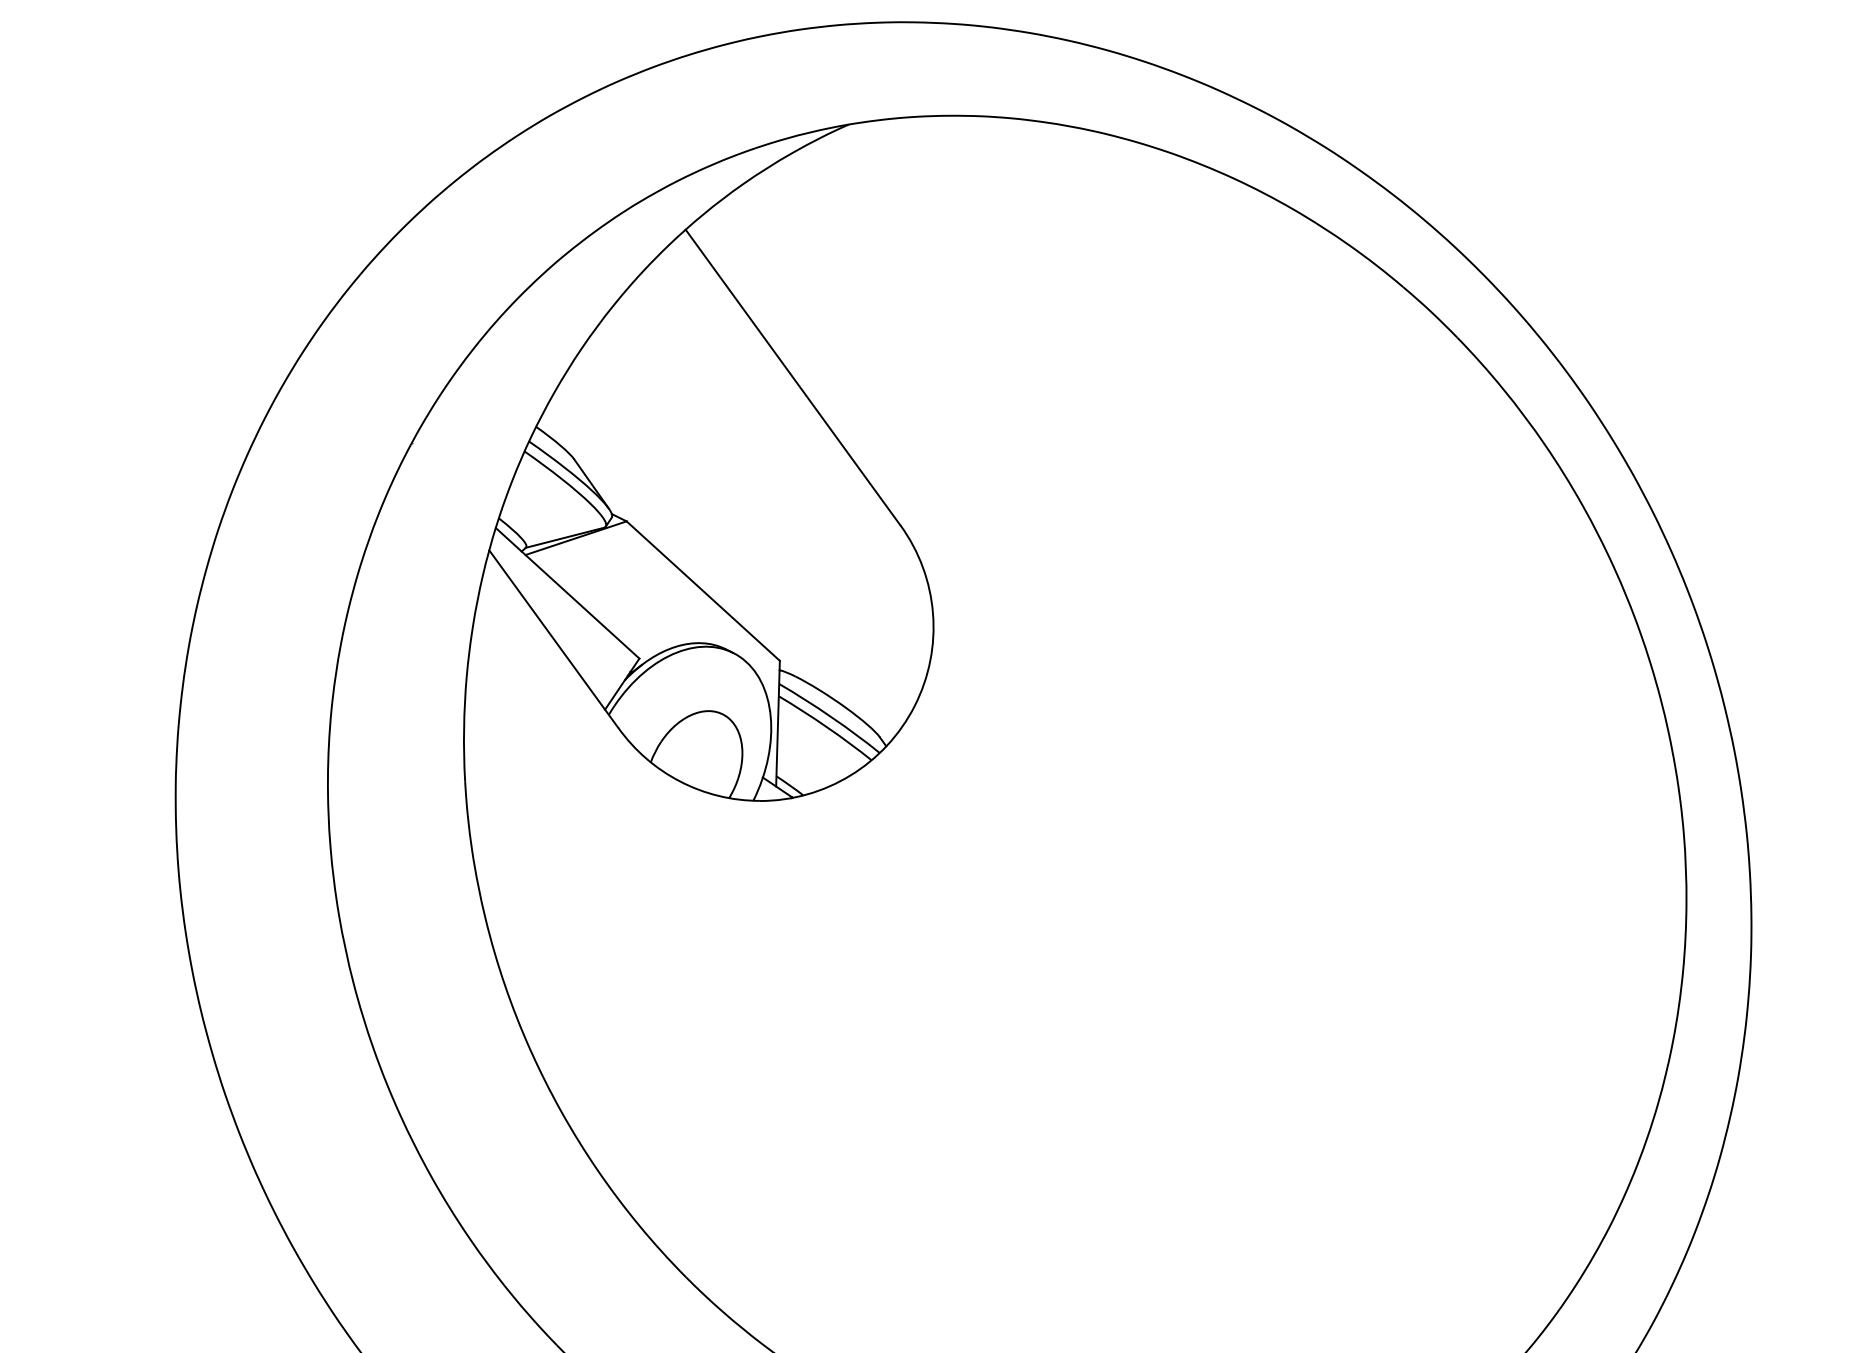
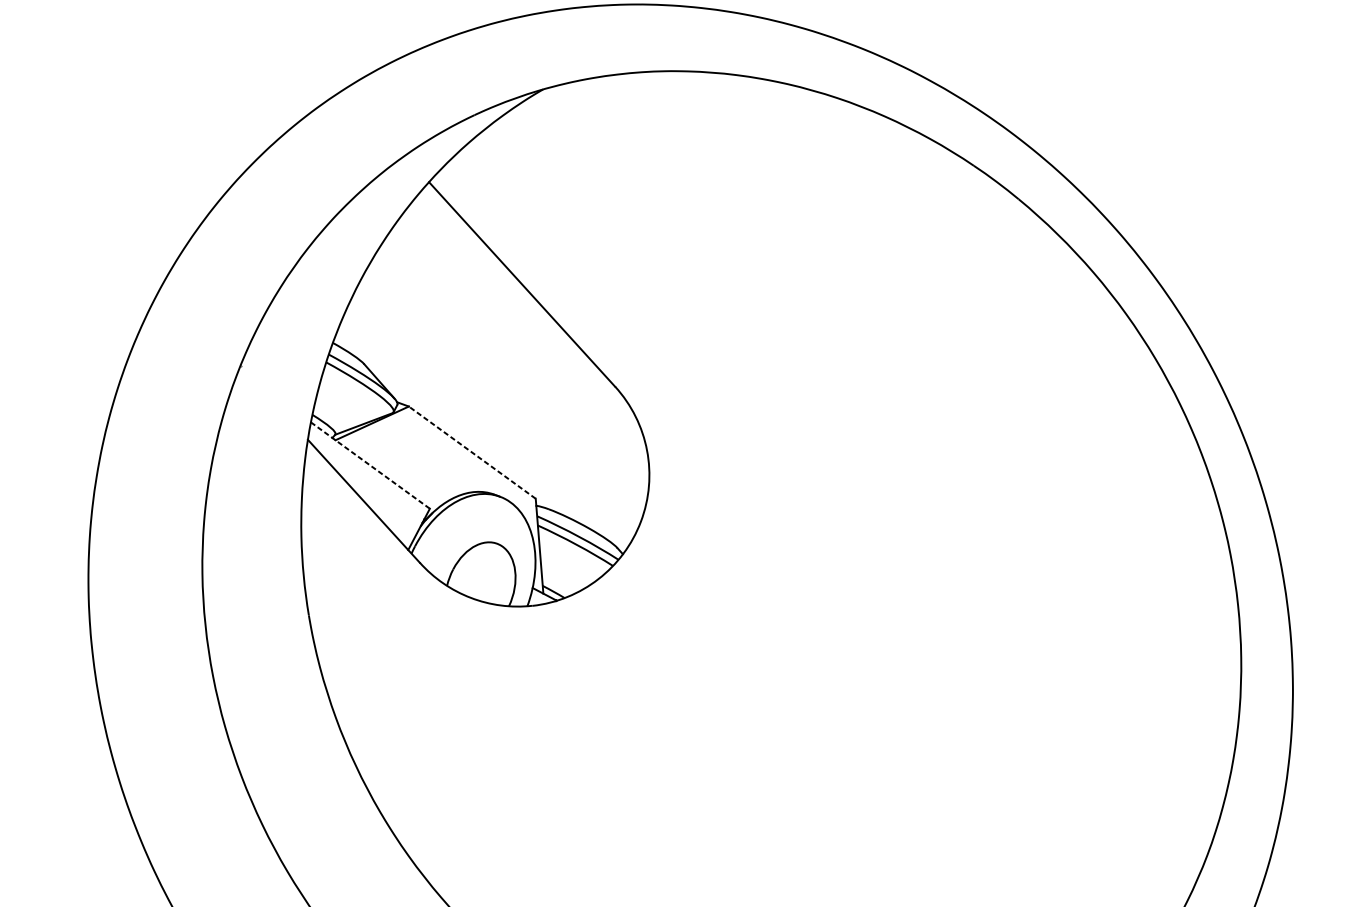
line: (703, 591) -> (472, 452), solid -> dashed
line: (567, 593) -> (370, 465), solid -> dashed

